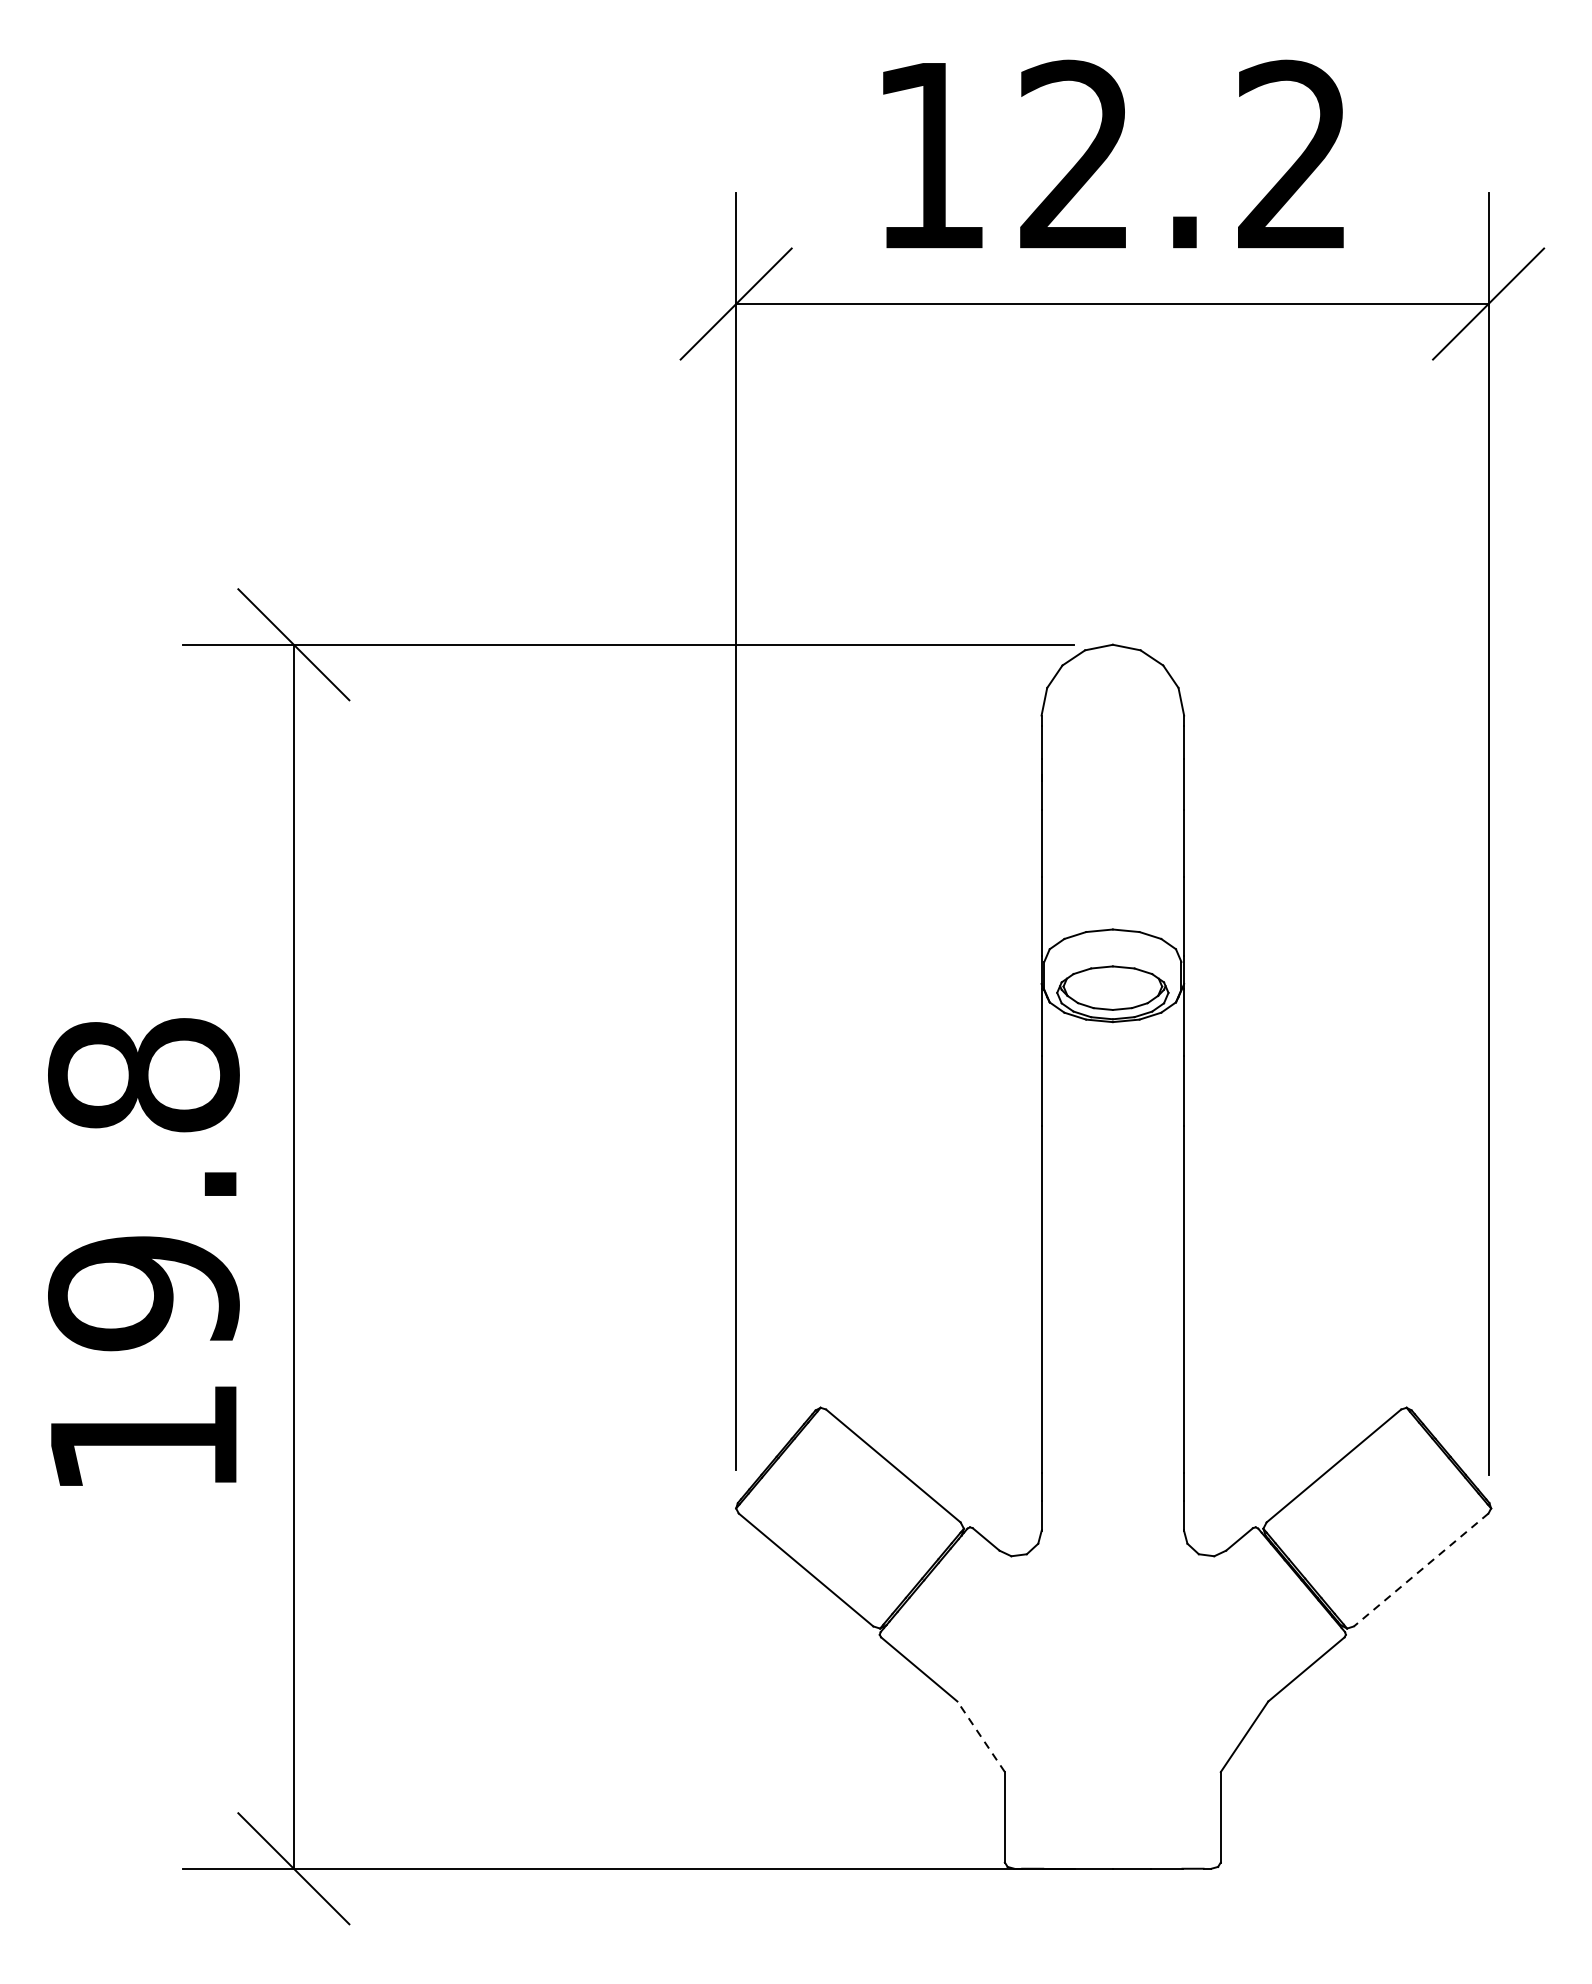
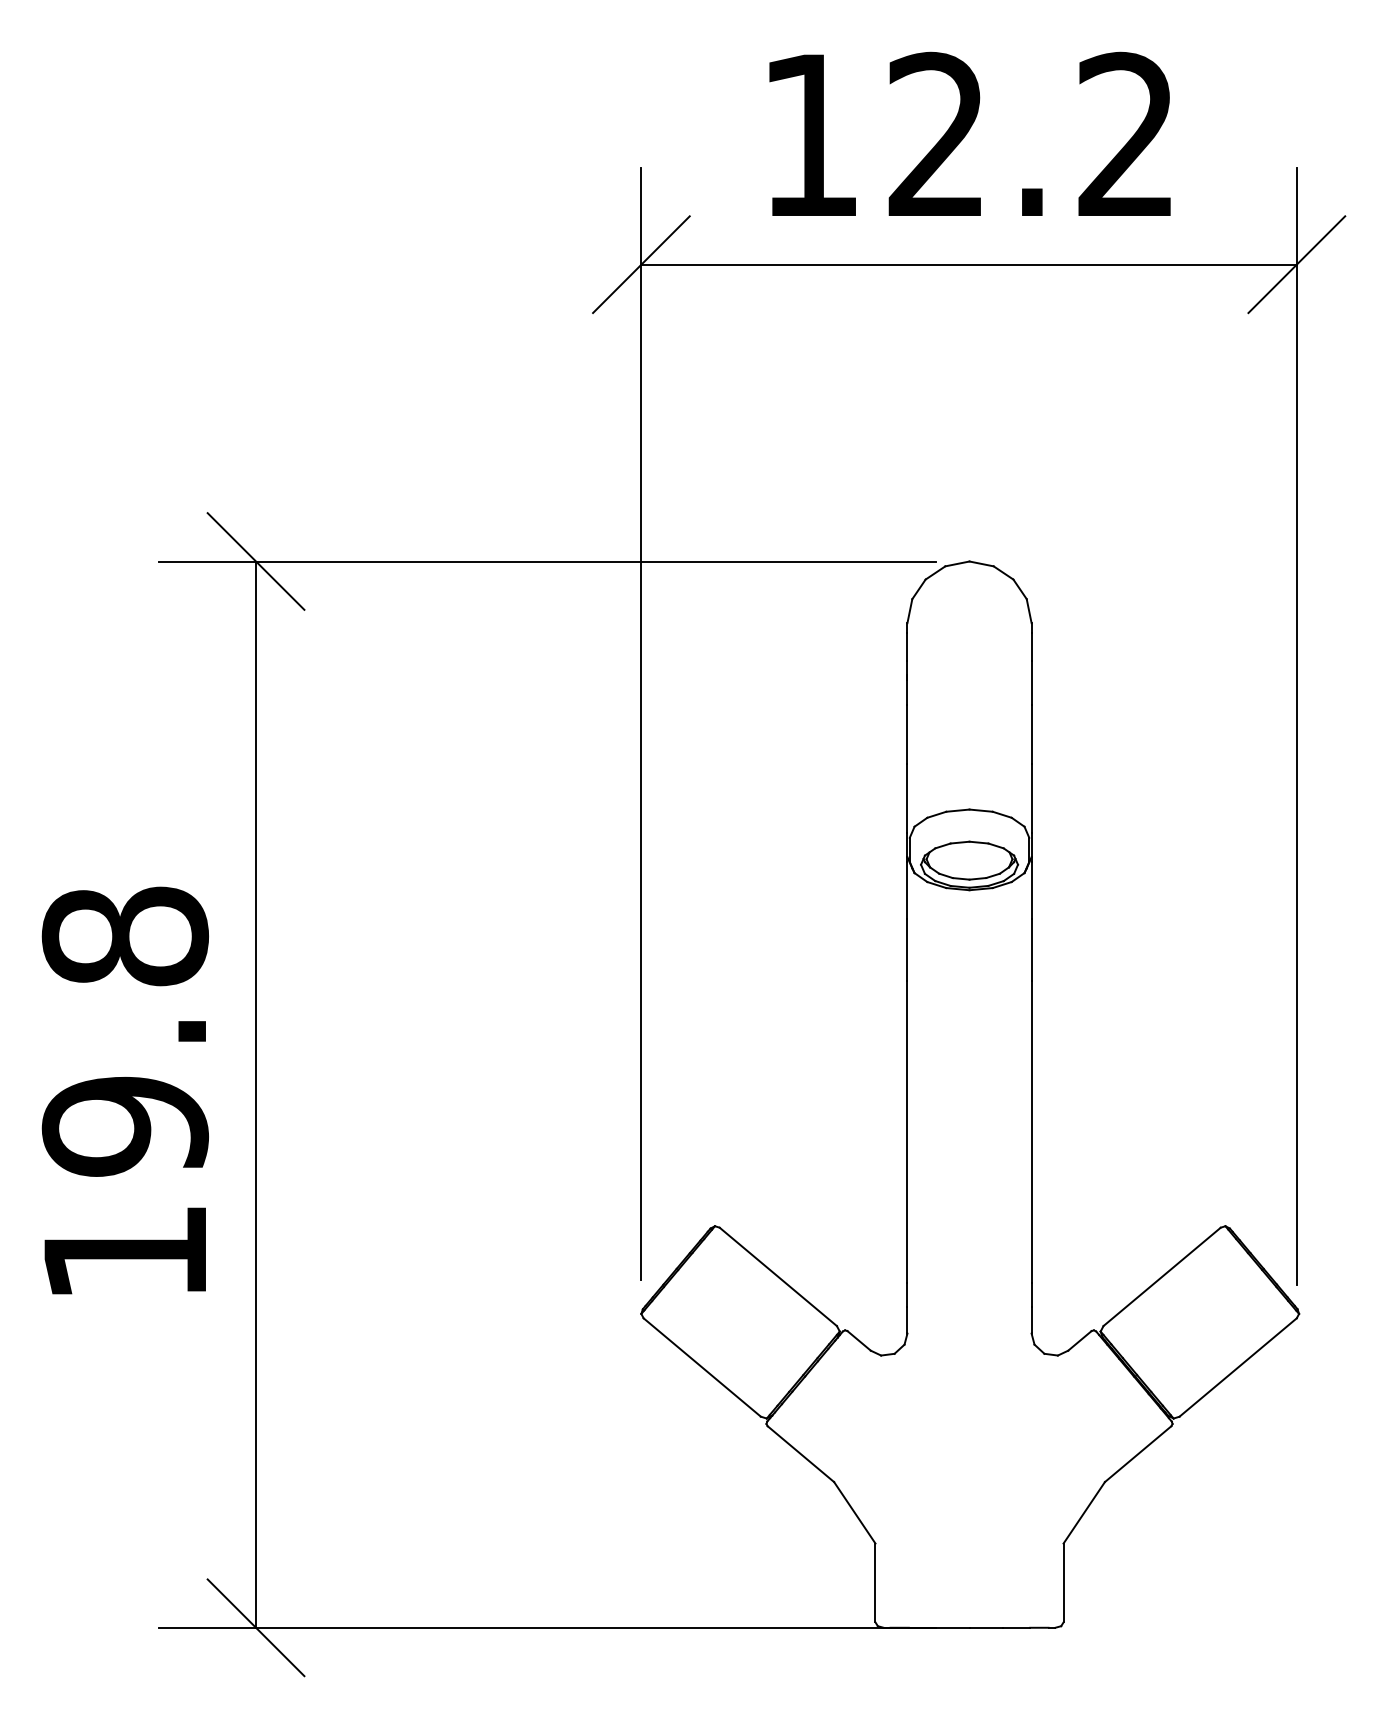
line: (1421, 1569) -> (1238, 1367), dashed -> solid
line: (980, 1736) -> (854, 1512), dashed -> solid

